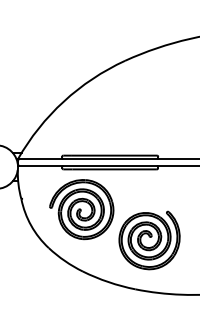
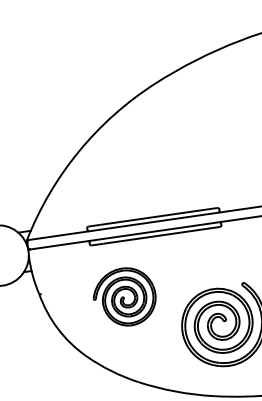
part: (81, 209) -> (124, 297), size x0.7

